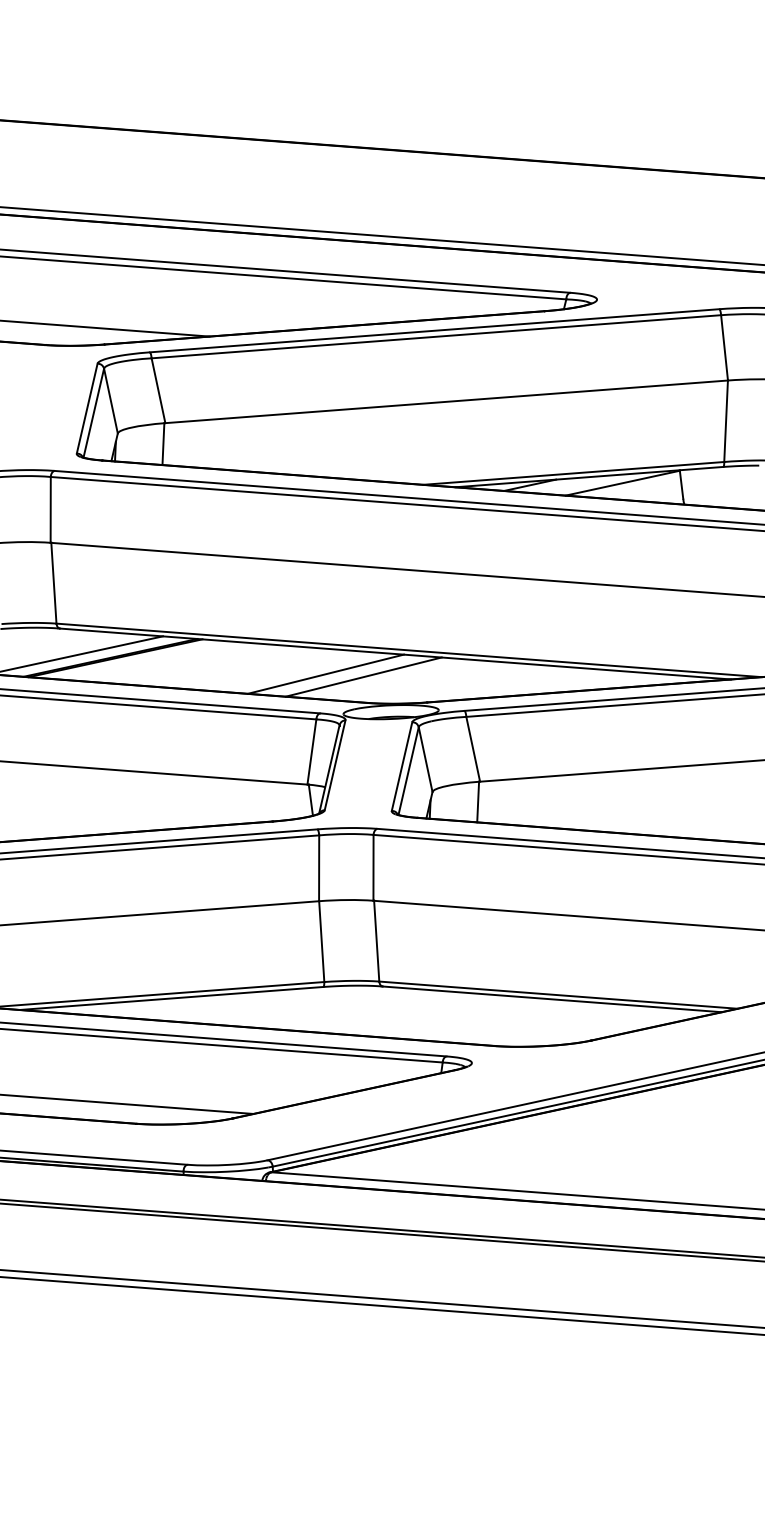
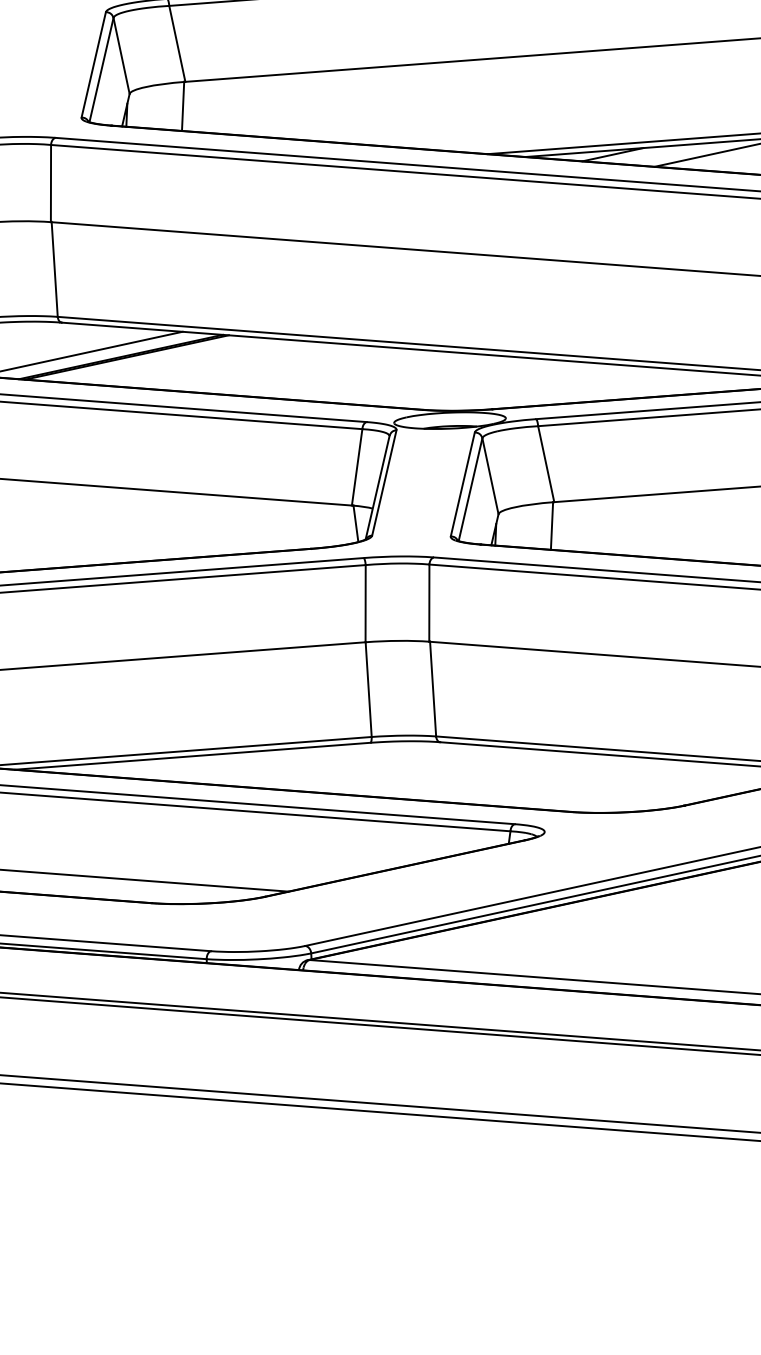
line: (325, 673) -> (373, 375), removed
line: (363, 676) -> (417, 378), removed

